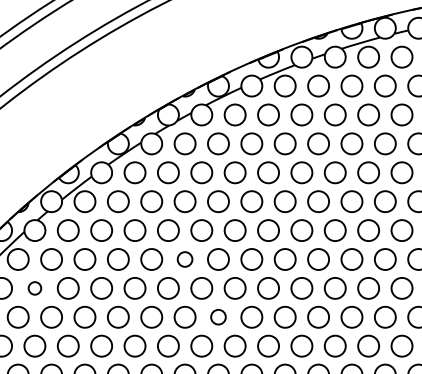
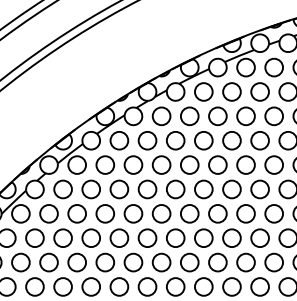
circle: (184, 259) -> (161, 213), size x1.43
circle: (34, 288) -> (34, 238), size x1.67
circle: (218, 316) -> (189, 261), size x1.43

